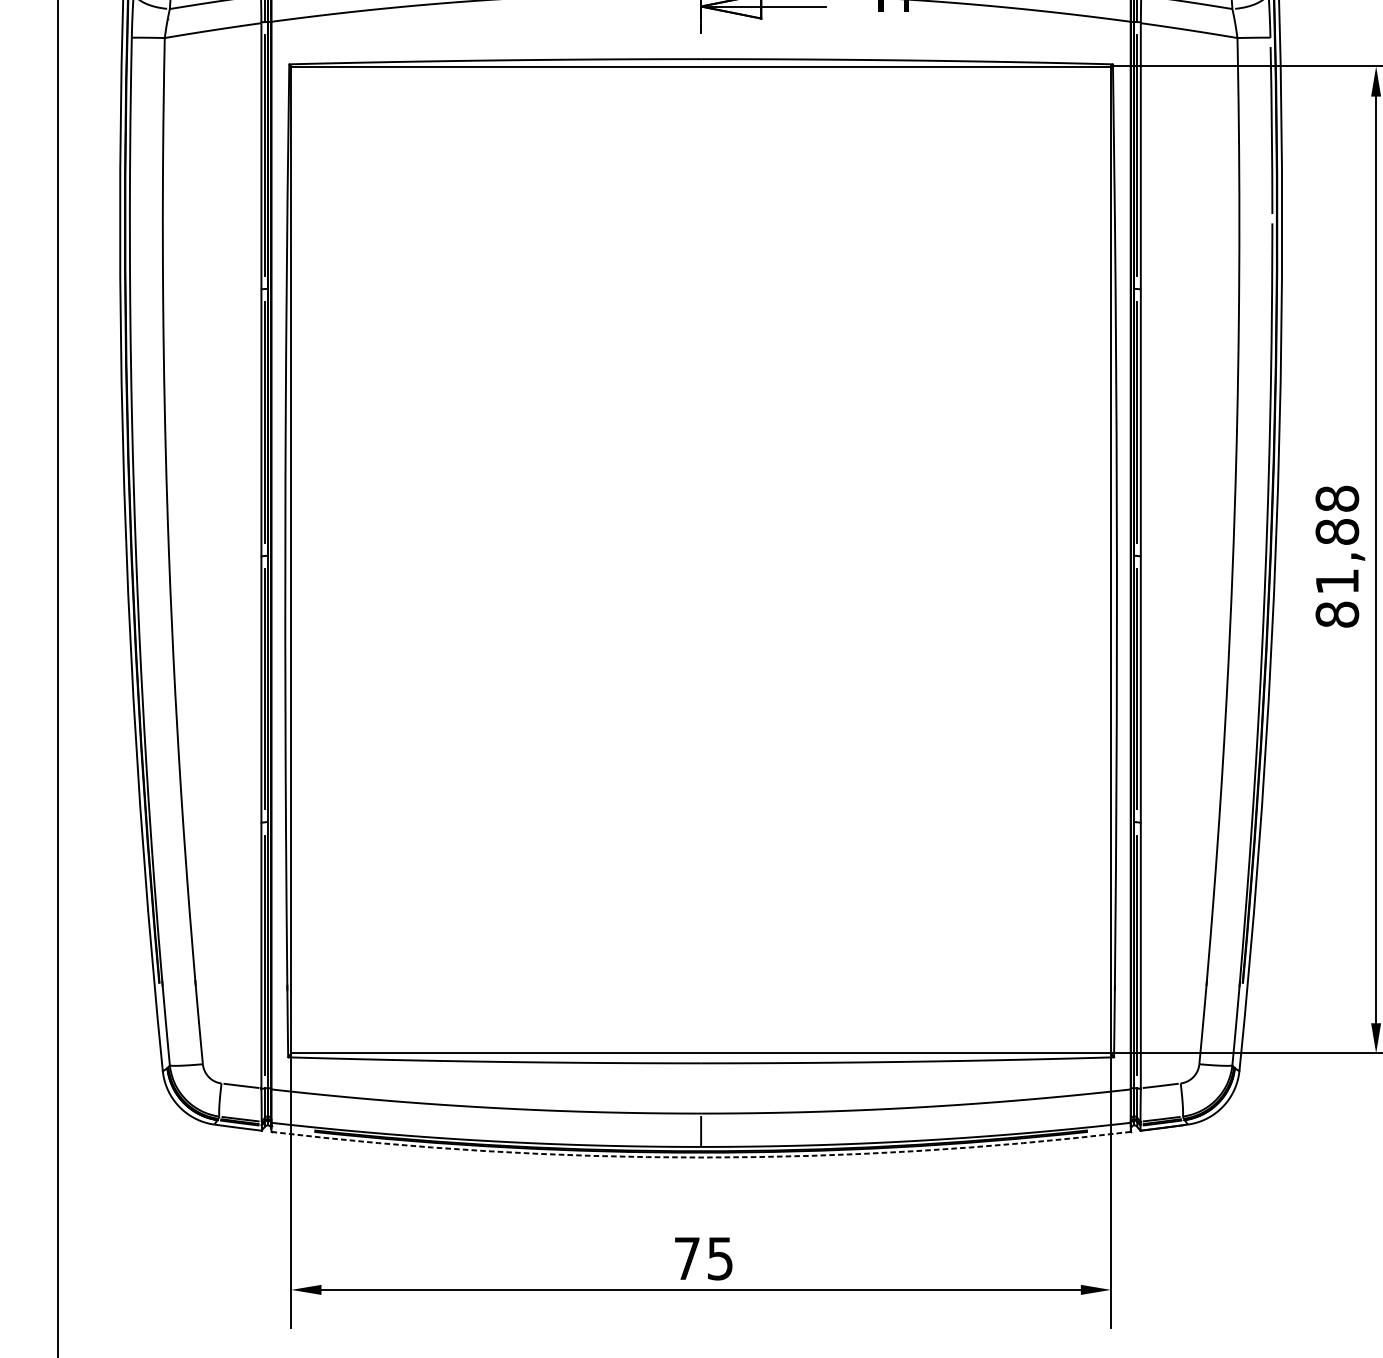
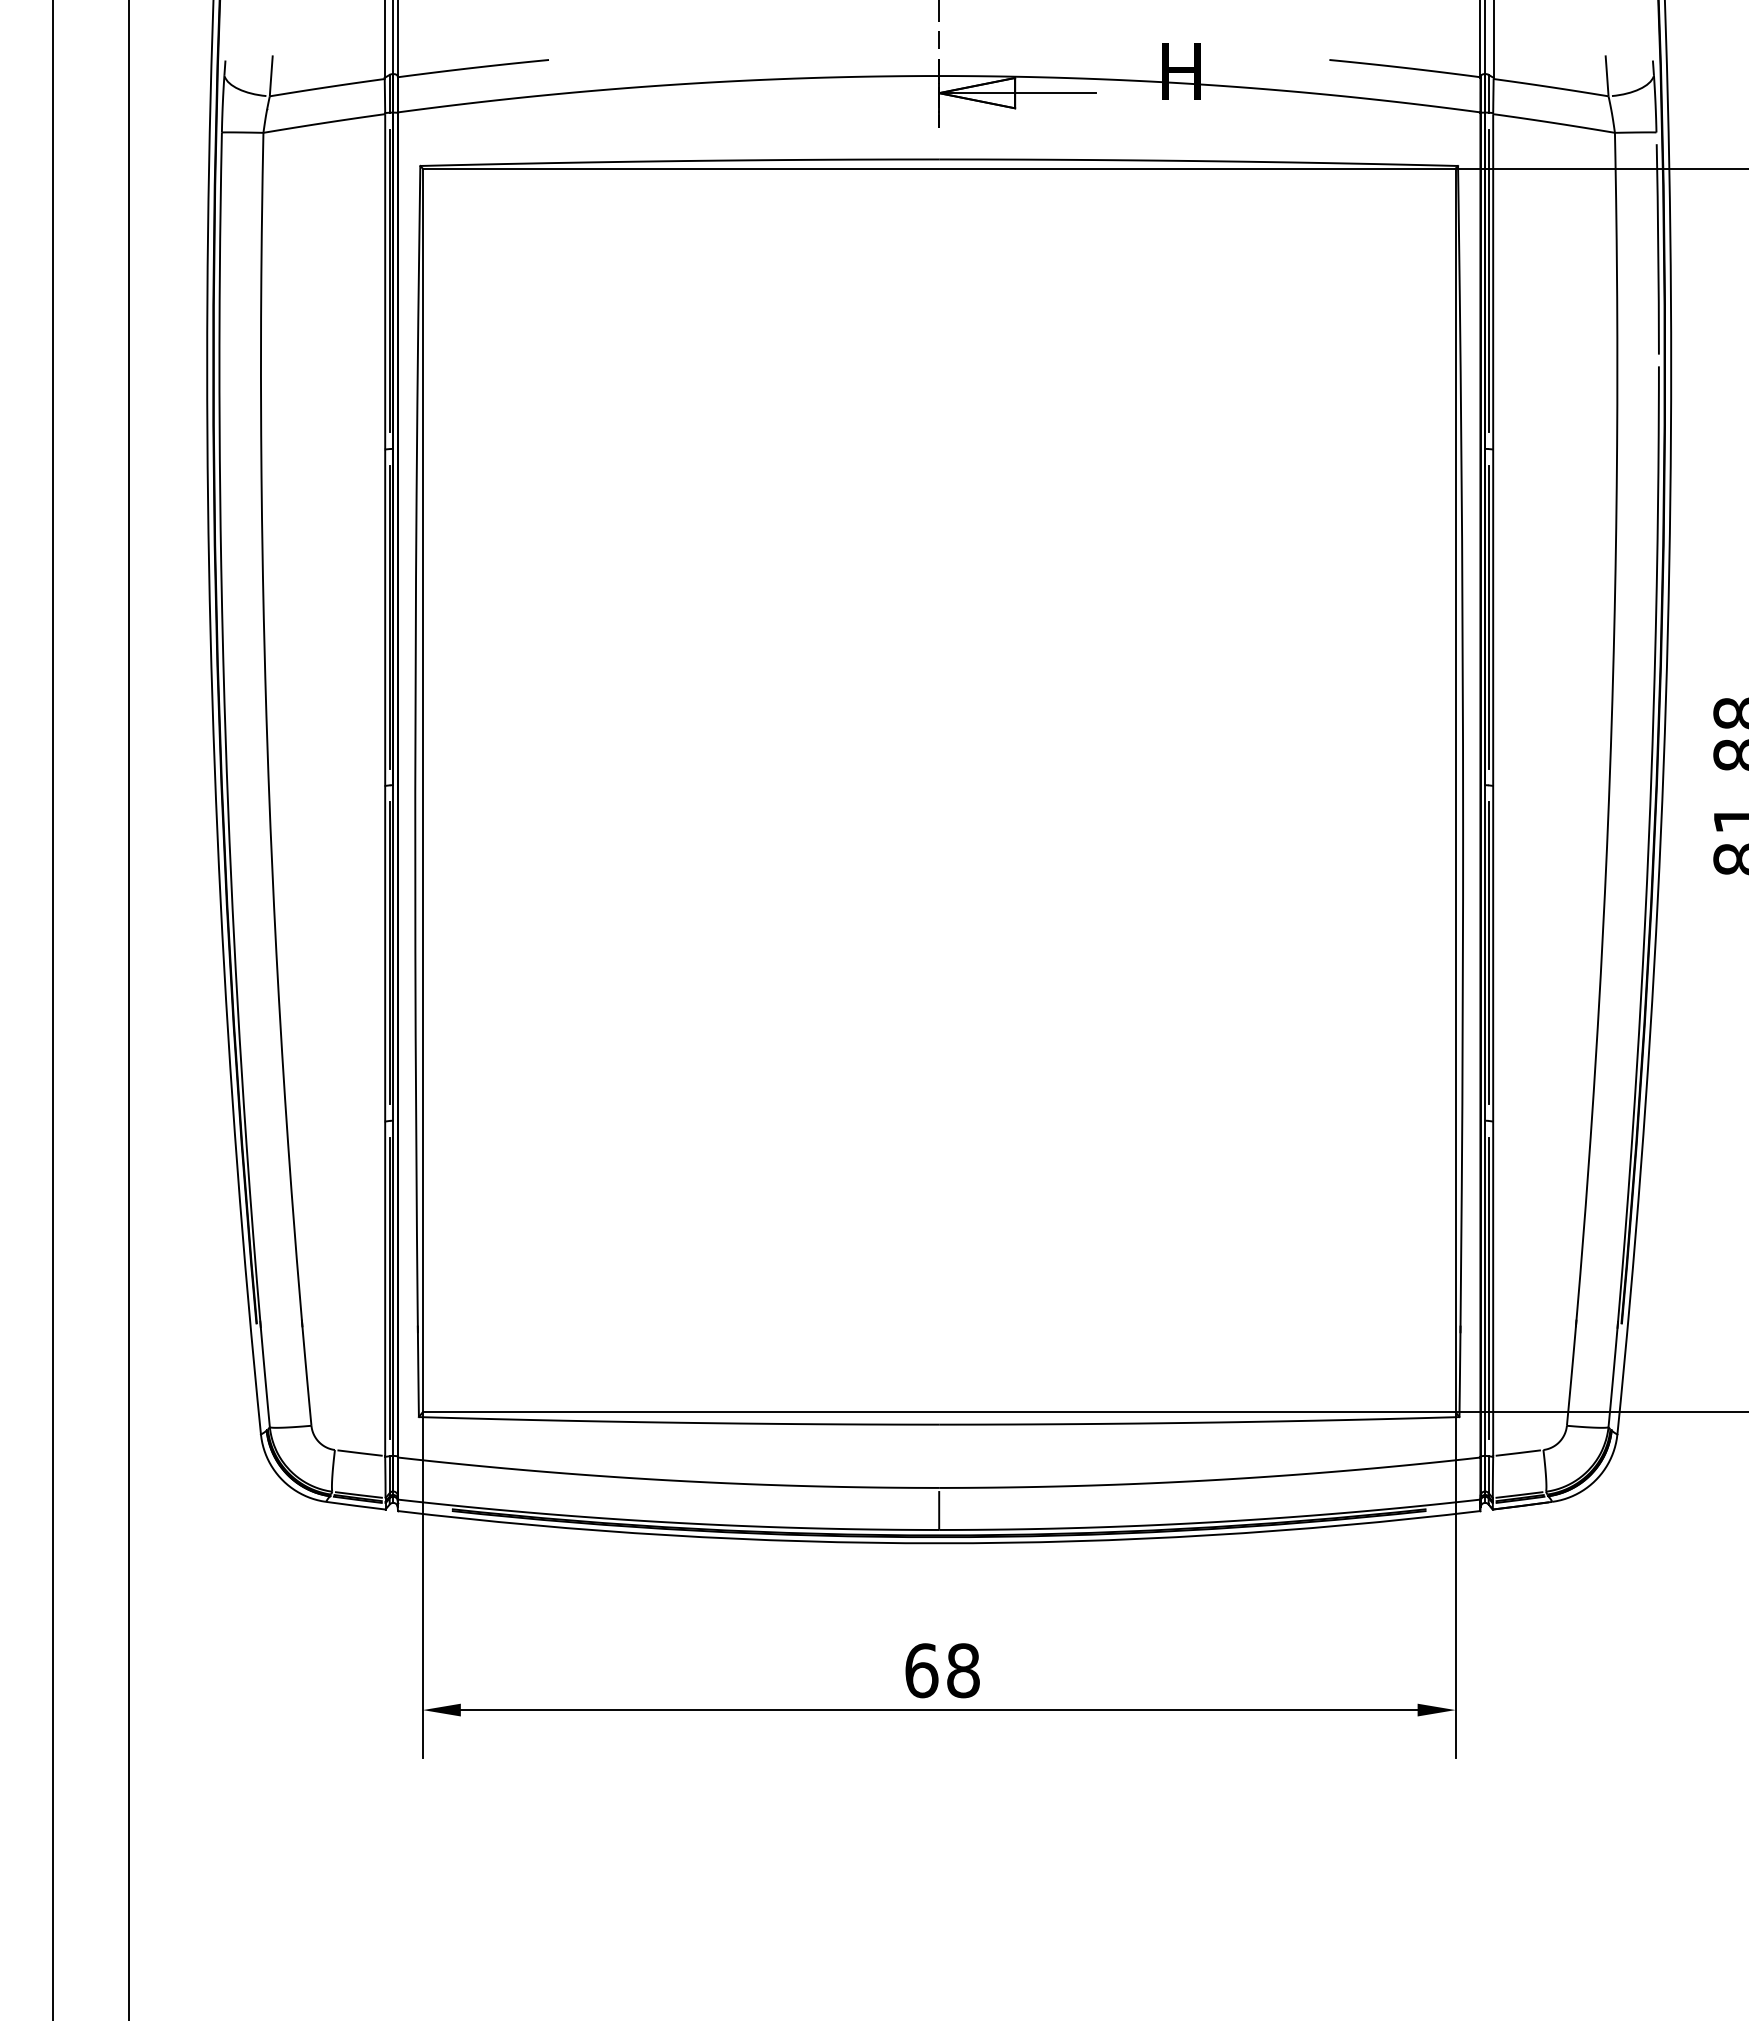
arc: (701, 1157) -> (939, 1543), dashed -> solid
text: (703, 1258) -> (942, 1670), 75 -> 68

